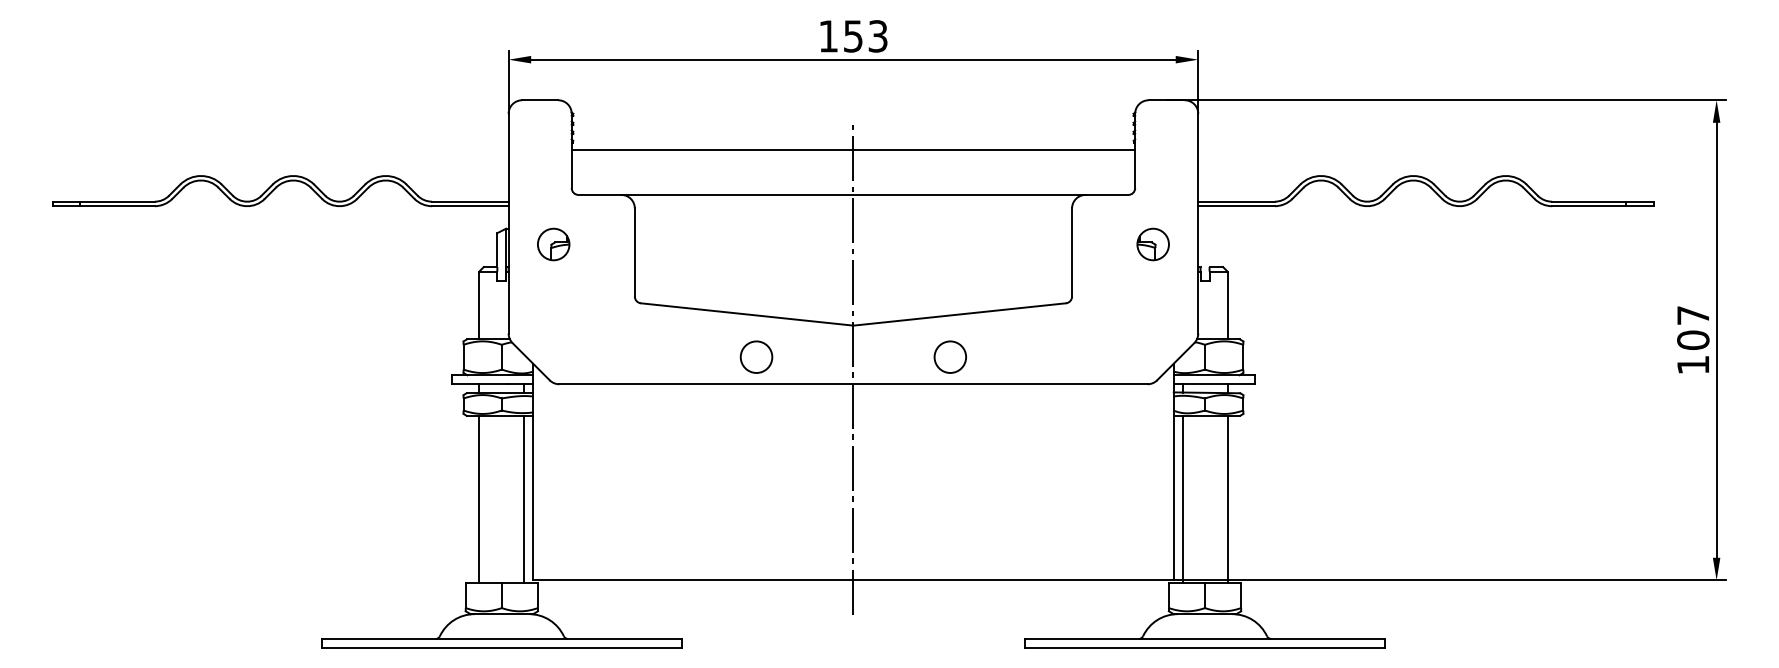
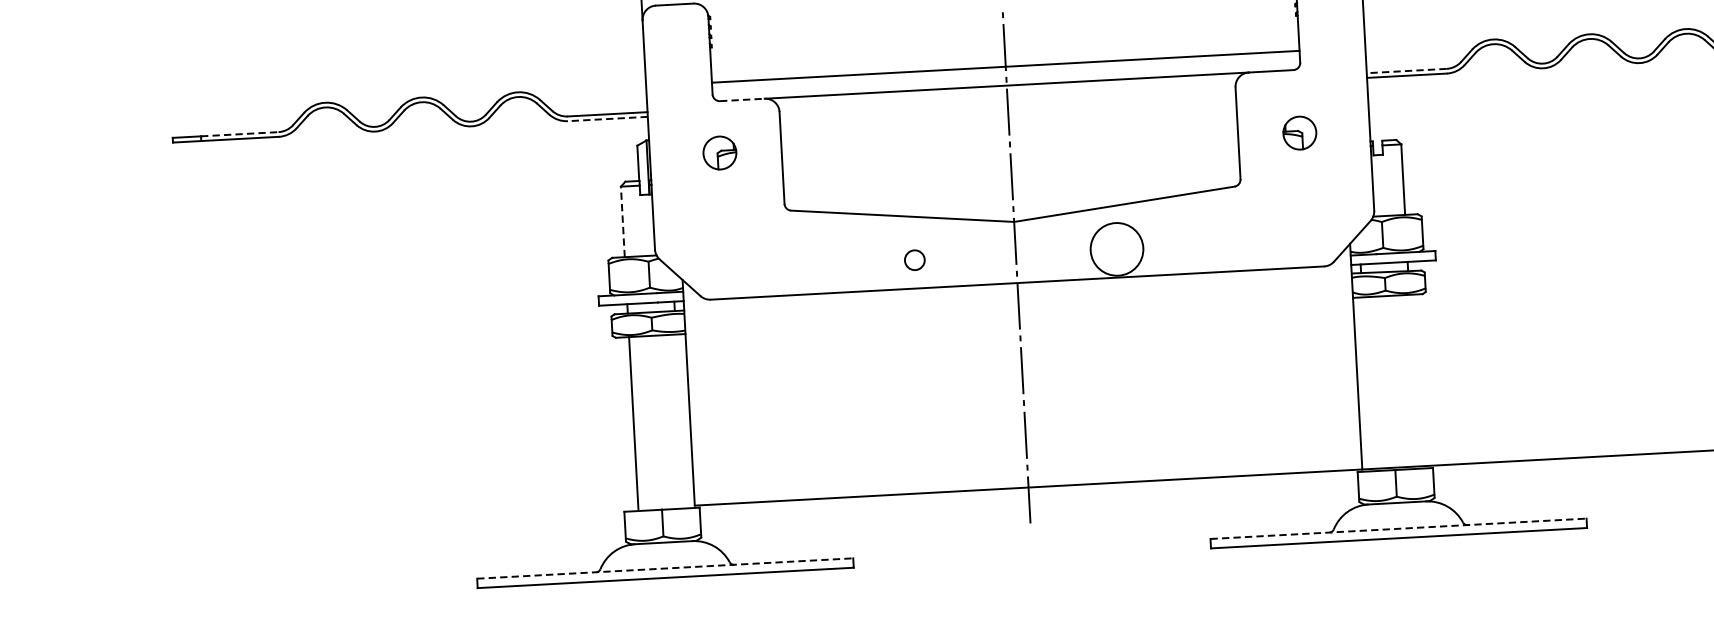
line: (853, 149) -> (1005, 66), moved
line: (600, 194) -> (742, 99), solid -> dashed
line: (118, 201) -> (240, 133), solid -> dashed
line: (1236, 201) -> (1406, 70), solid -> dashed
line: (469, 206) -> (607, 119), solid -> dashed
part: (553, 244) -> (719, 153), moved
part: (1152, 244) -> (1299, 133), moved
line: (479, 305) -> (623, 222), solid -> dashed
circle: (756, 356) -> (914, 259), size x0.6
circle: (950, 356) -> (1117, 248), size x1.6
line: (524, 498) -> (680, 420), removed
line: (1182, 498) -> (1367, 383), removed
line: (1227, 498) -> (1414, 381), removed
line: (502, 638) -> (665, 568), solid -> dashed
line: (1205, 638) -> (1398, 528), solid -> dashed

